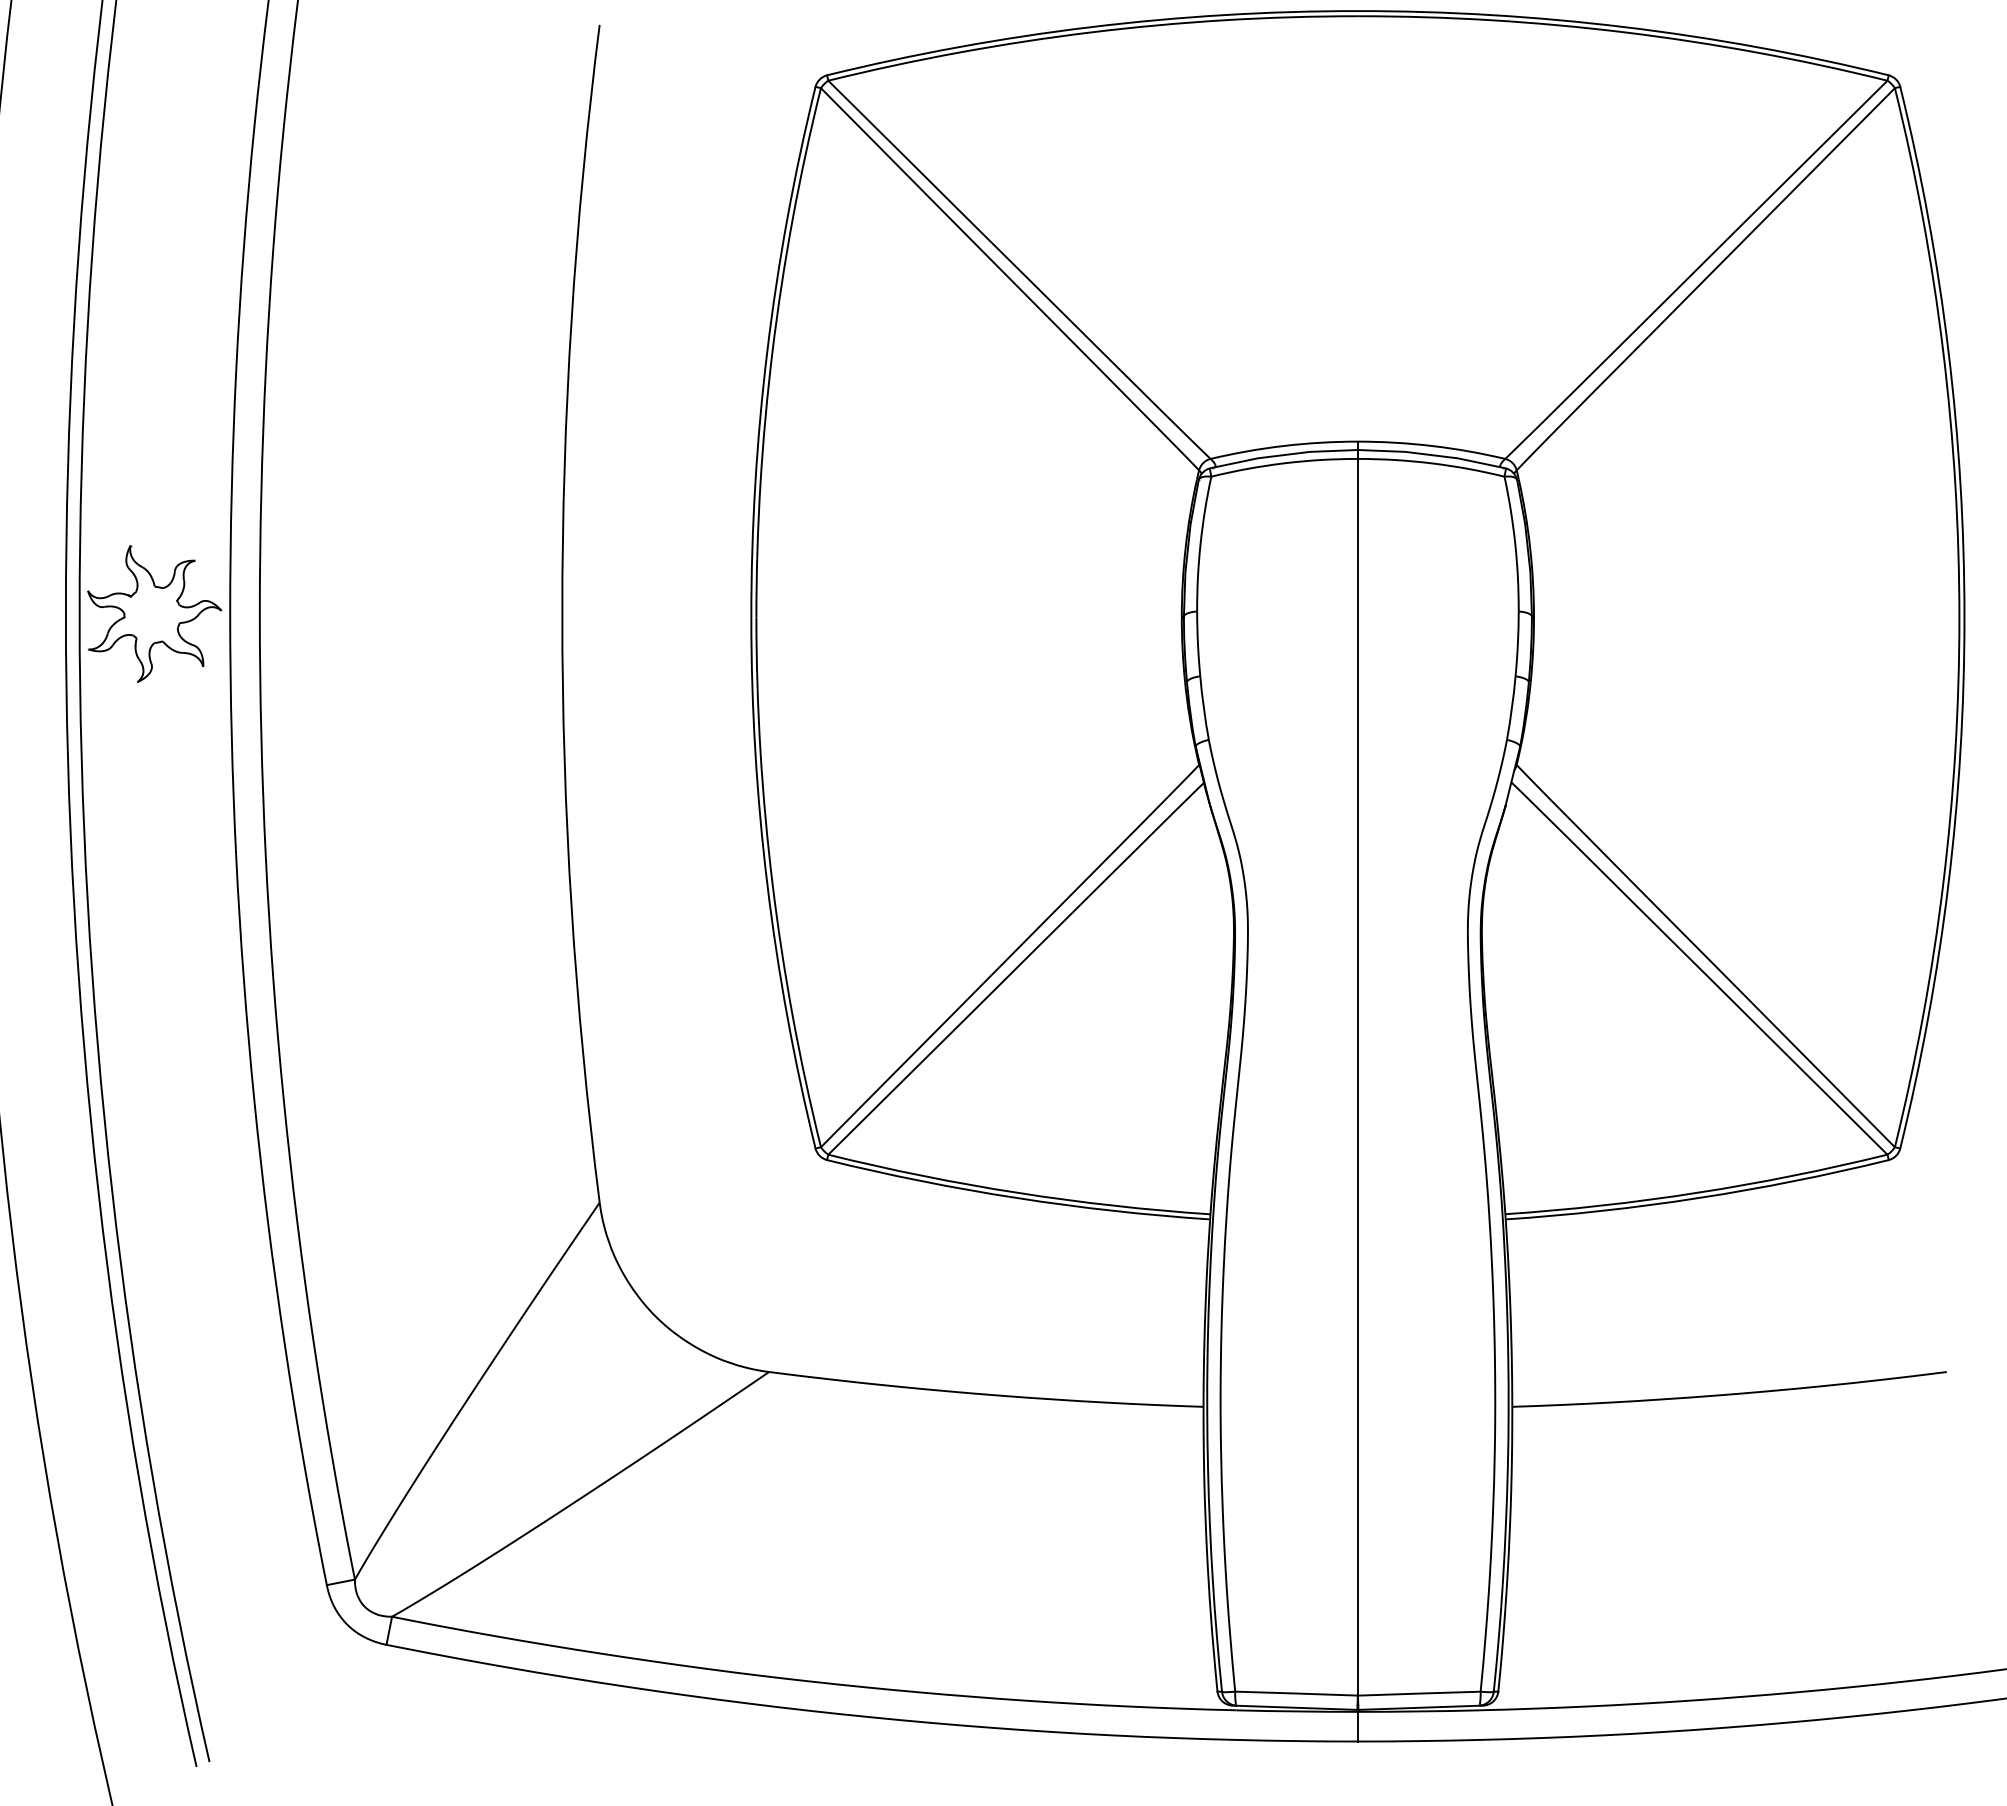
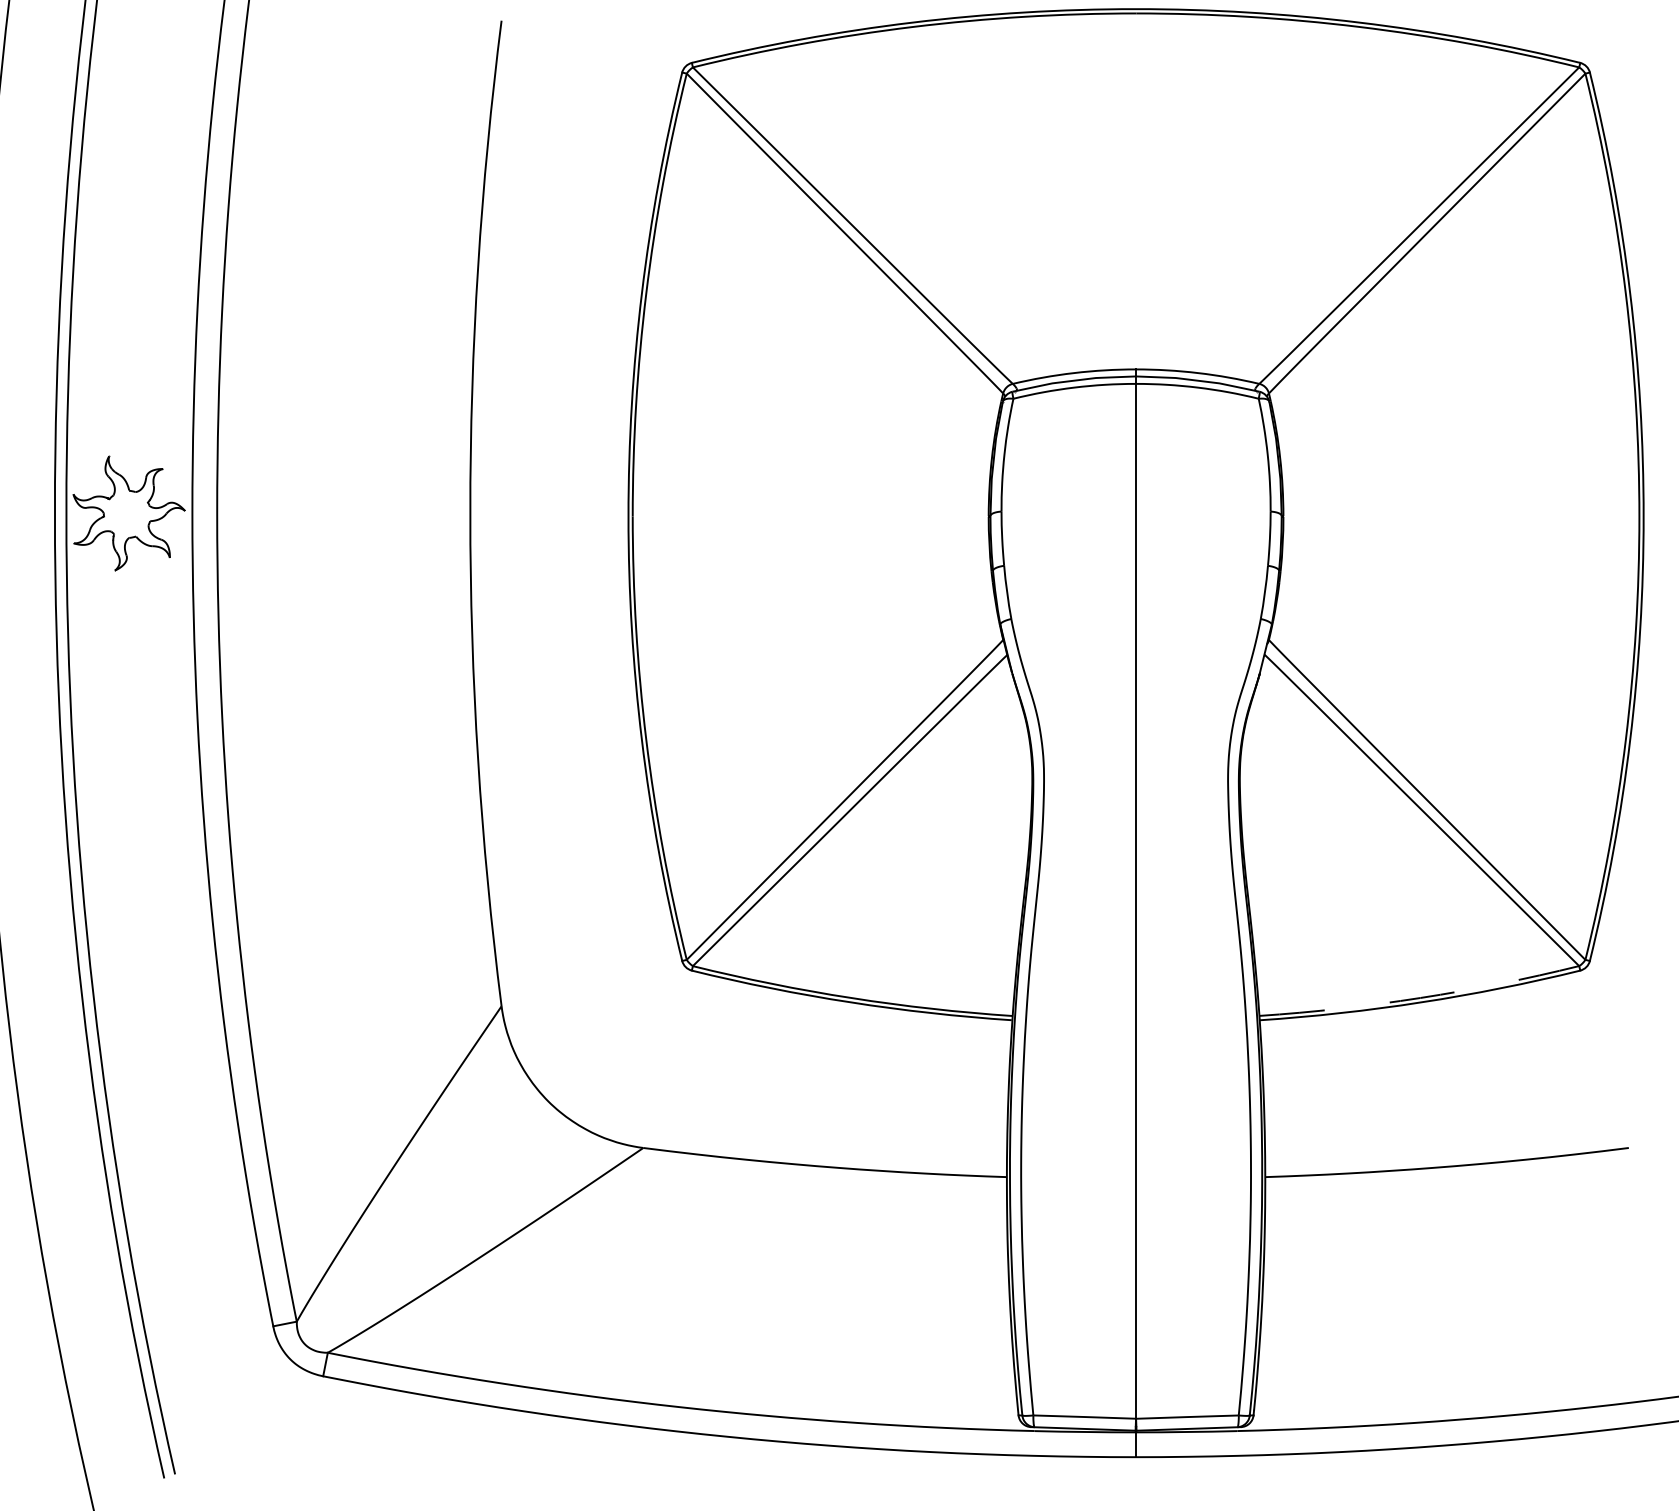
arc: (1697, 1192) -> (1420, 997), solid -> dashed

